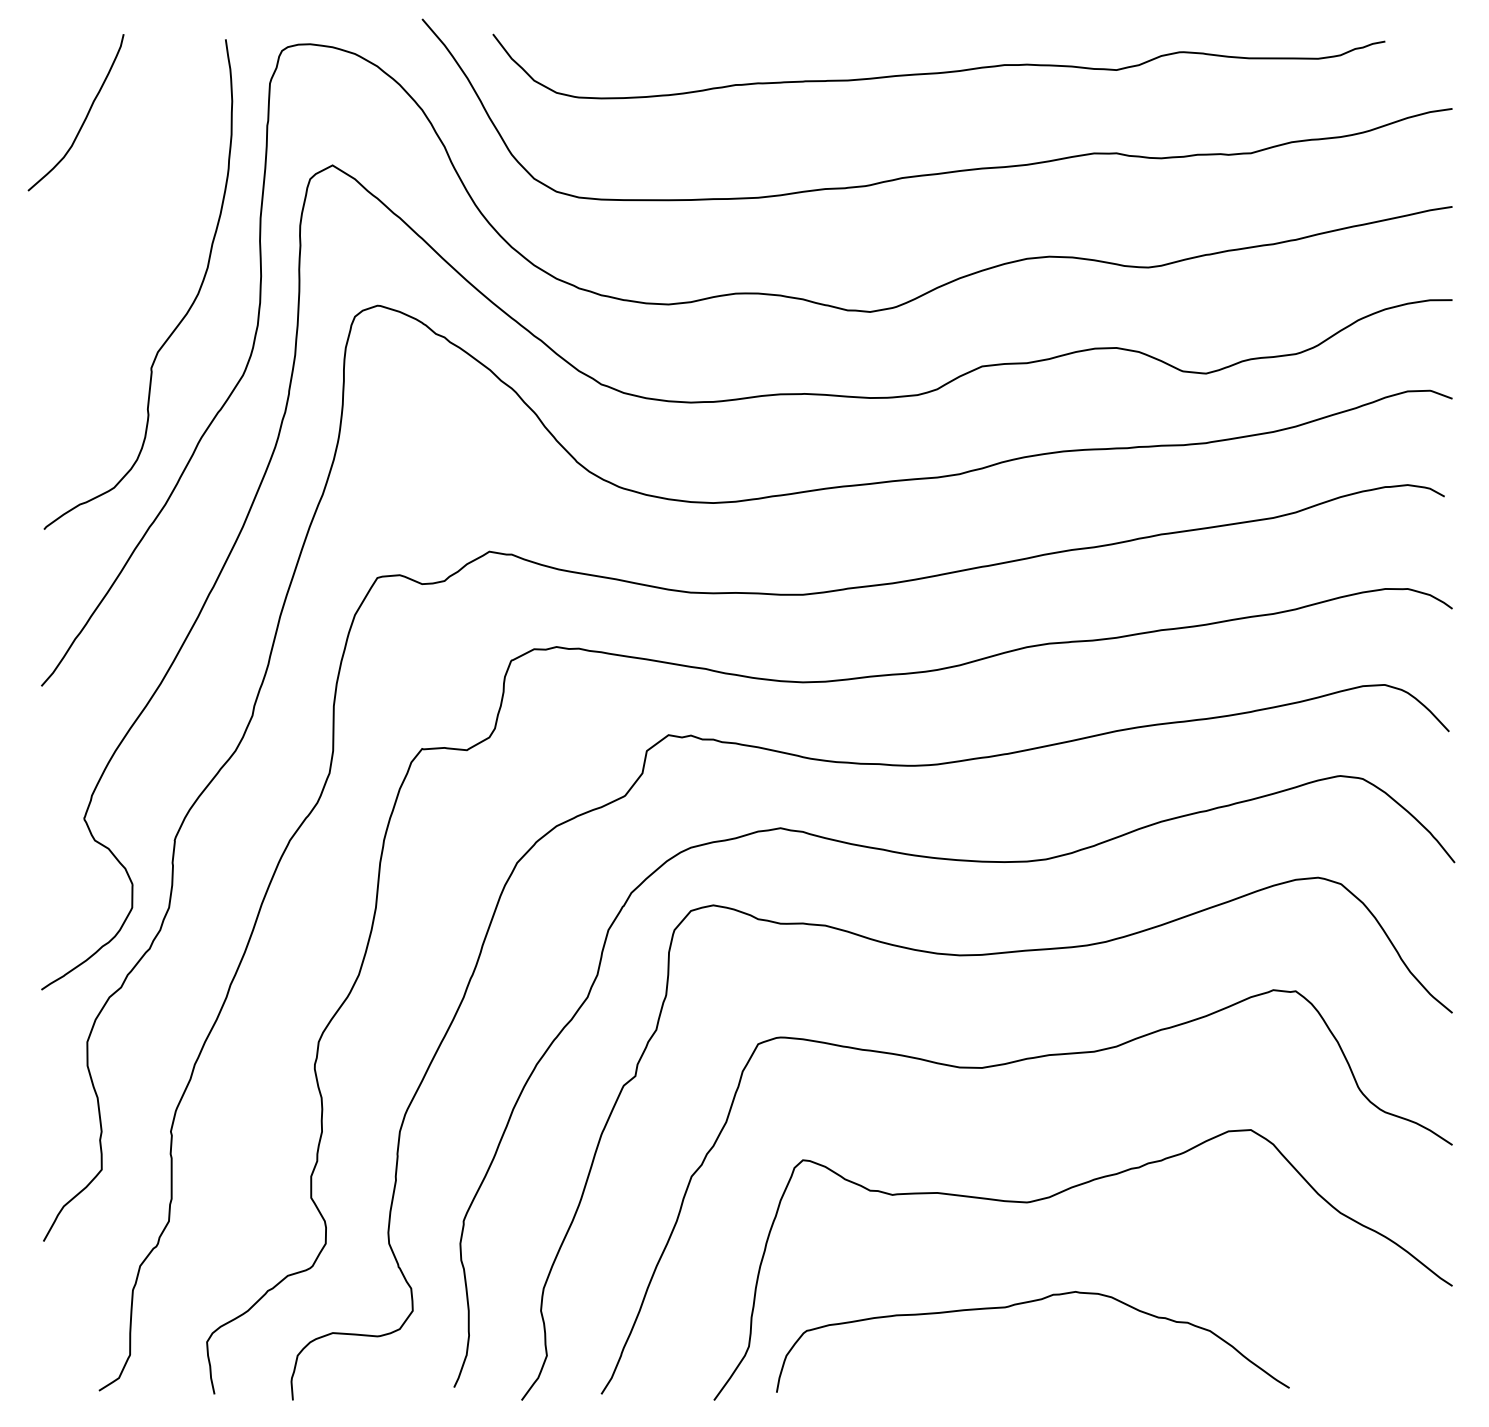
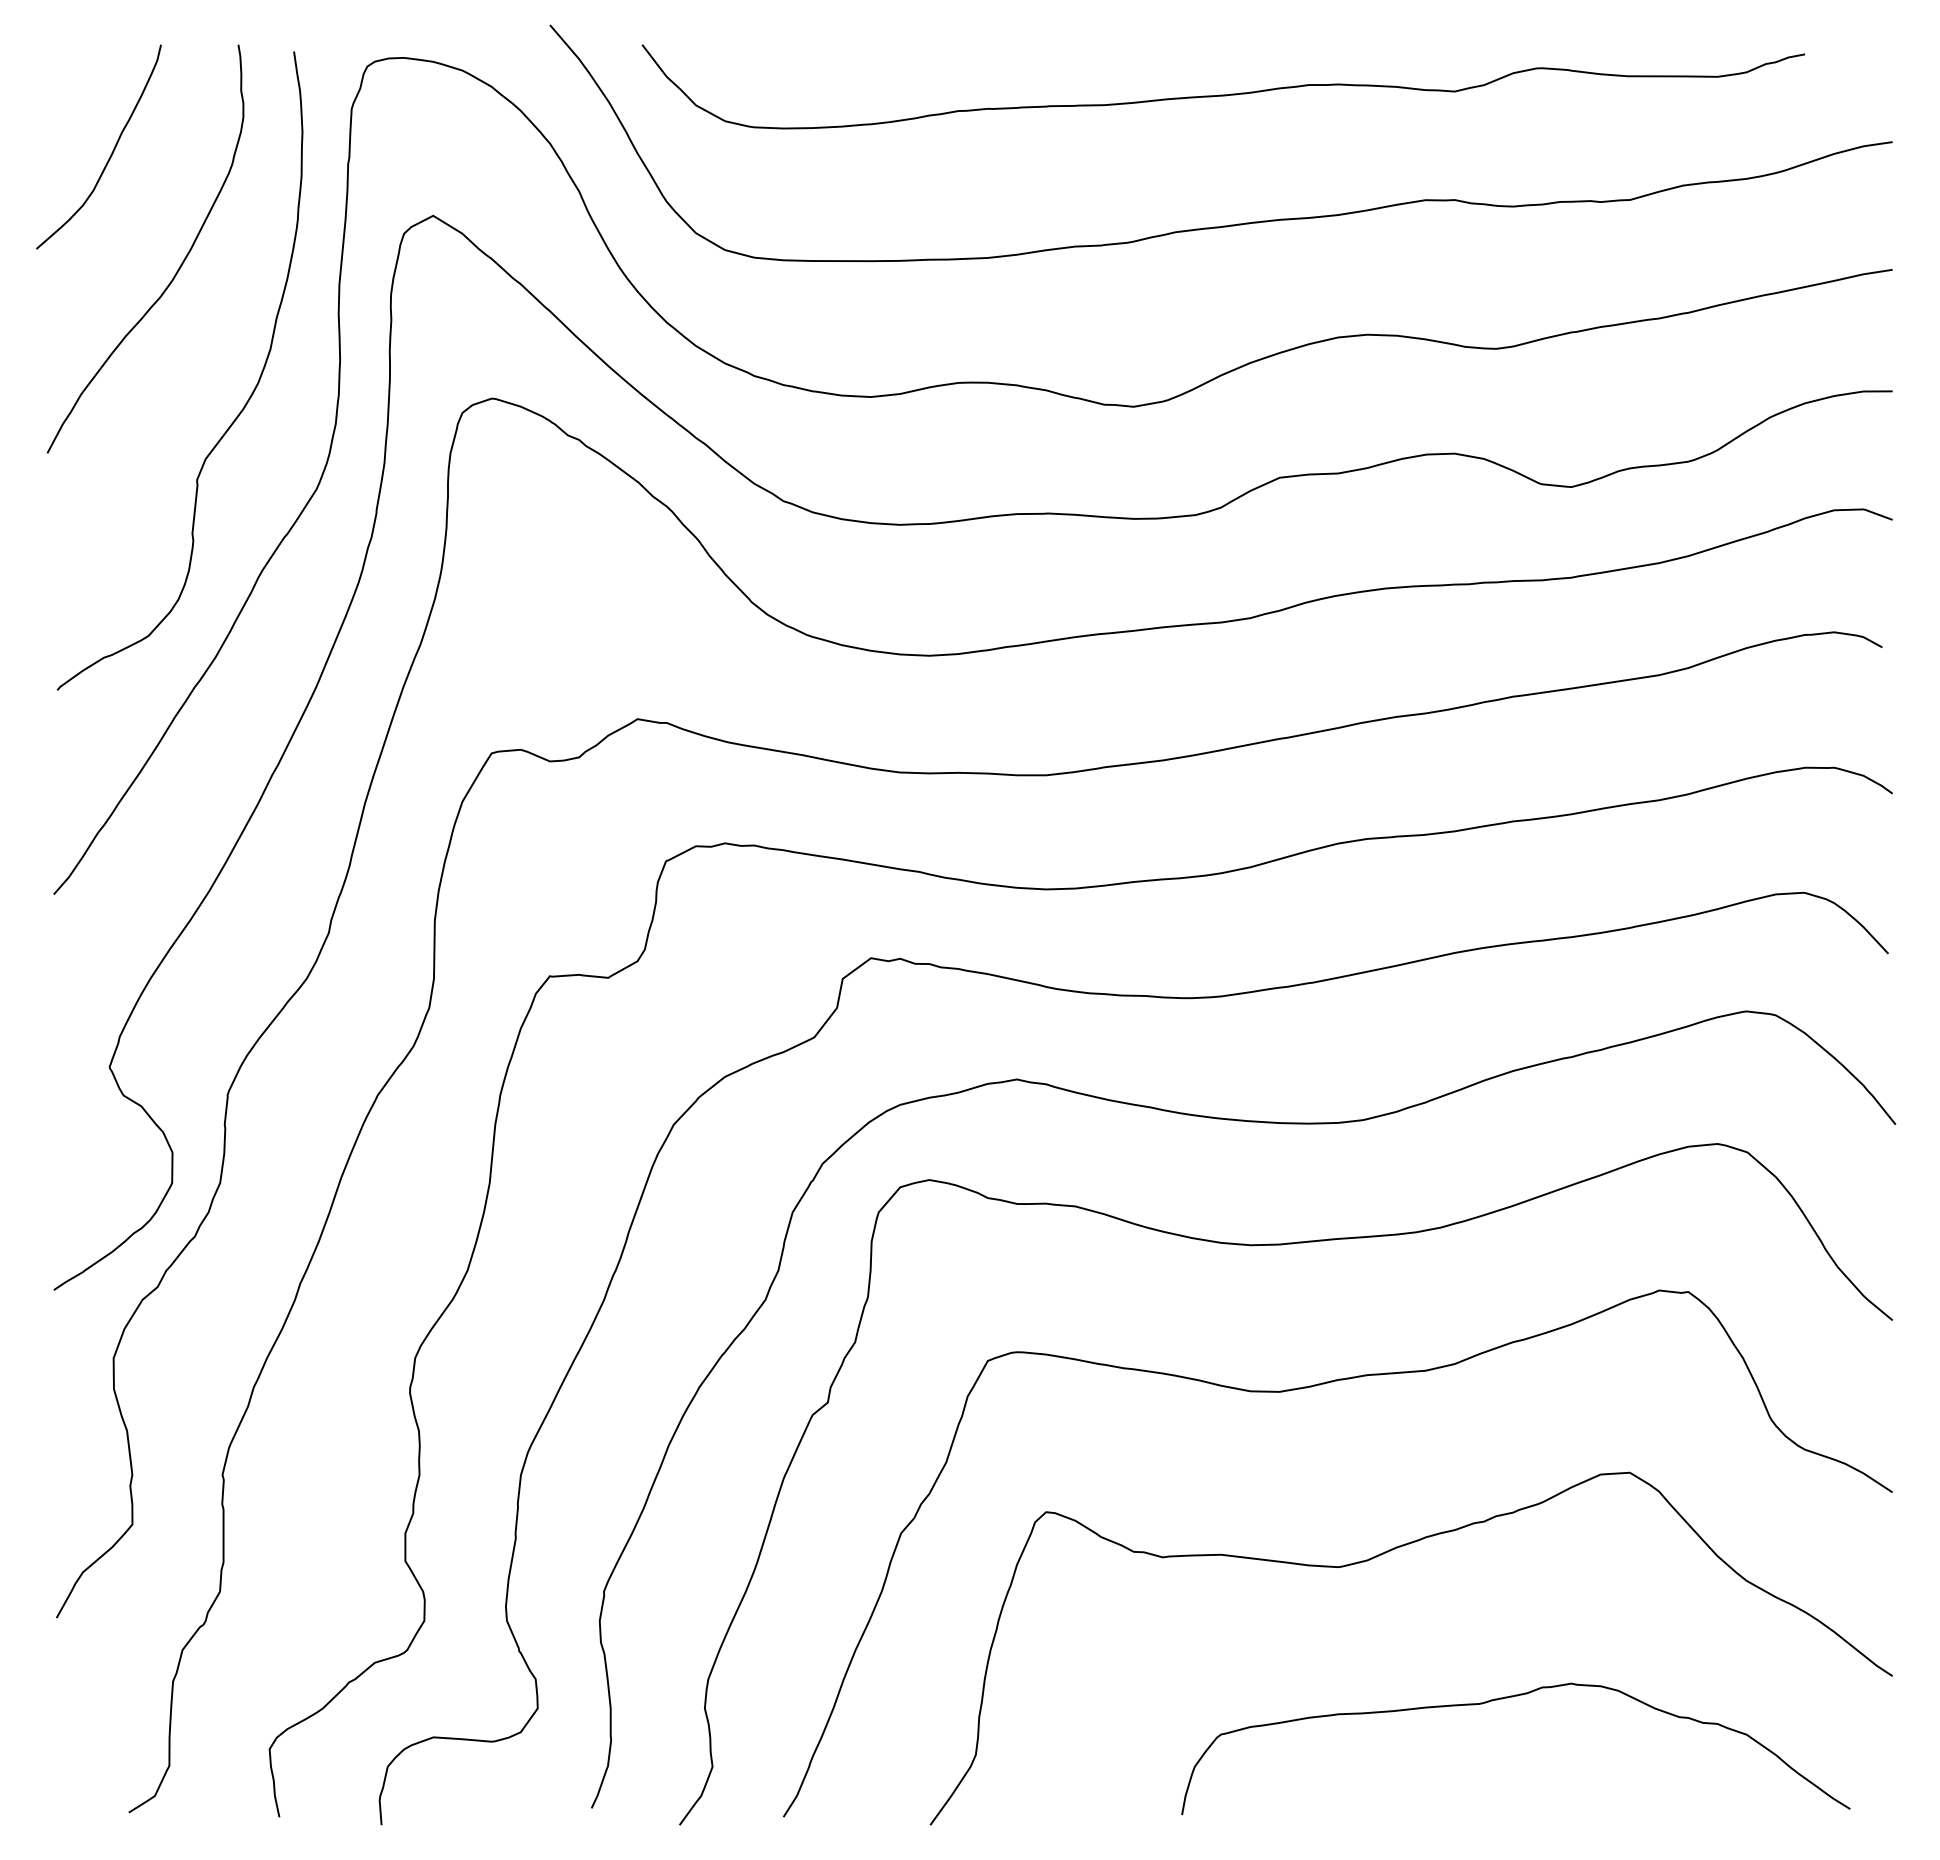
curve: (136, 206) -> (177, 269), added
curve: (1026, 1303) -> (1507, 1698), moved

